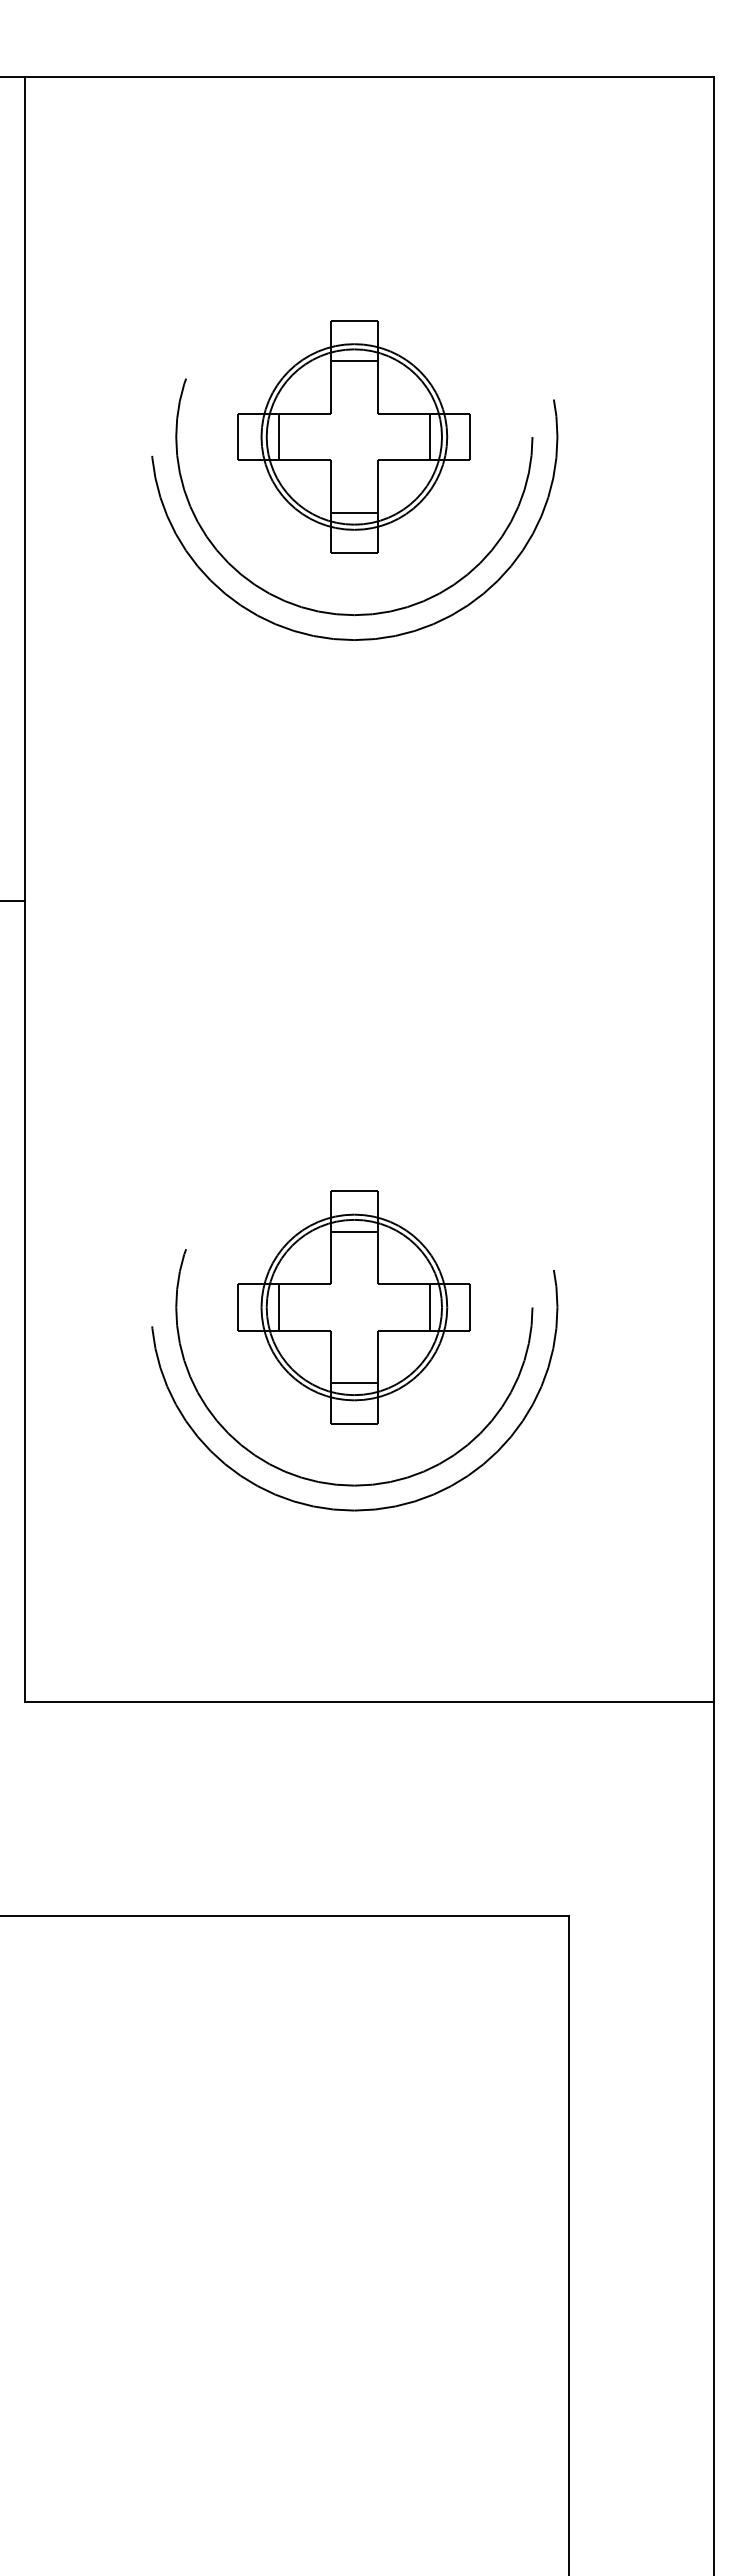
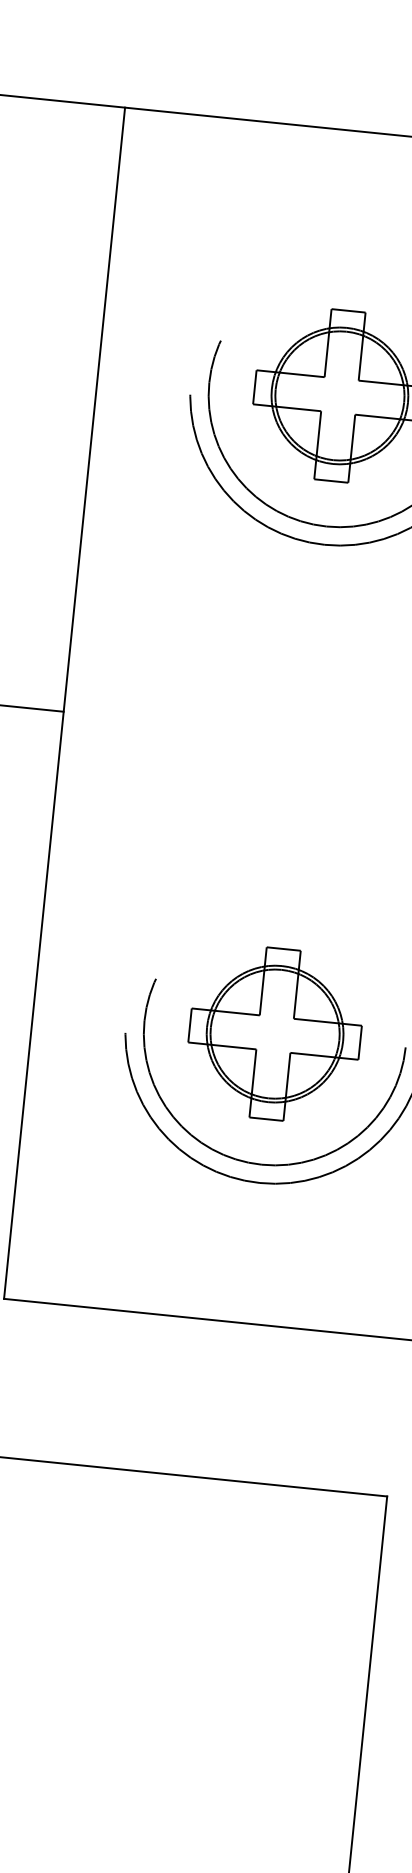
line: (354, 361) -> (345, 340), removed
line: (278, 436) -> (284, 389), removed
line: (430, 436) -> (395, 401), removed
line: (354, 512) -> (334, 451), removed
line: (354, 1231) -> (280, 978), removed
line: (278, 1307) -> (219, 1028), removed
line: (430, 1307) -> (330, 1039), removed
line: (354, 1383) -> (269, 1089), removed

